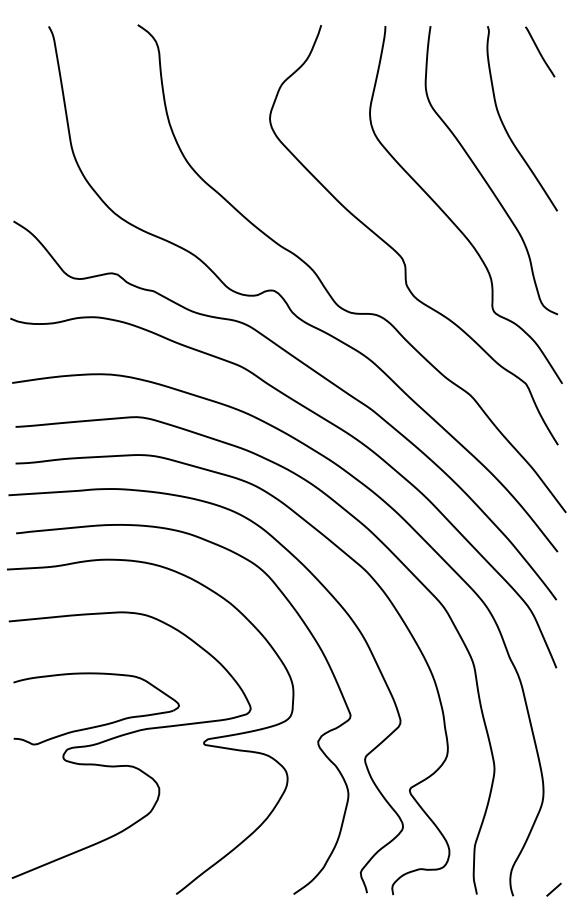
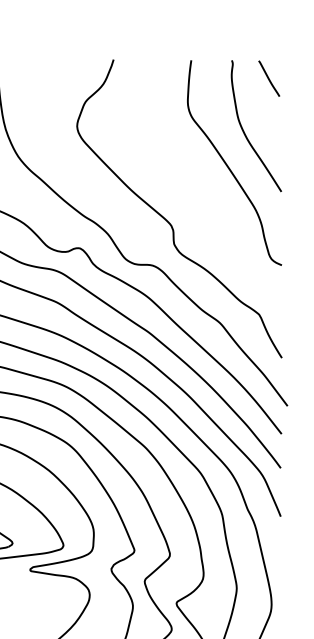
curve: (451, 219) -> (206, 197), removed

